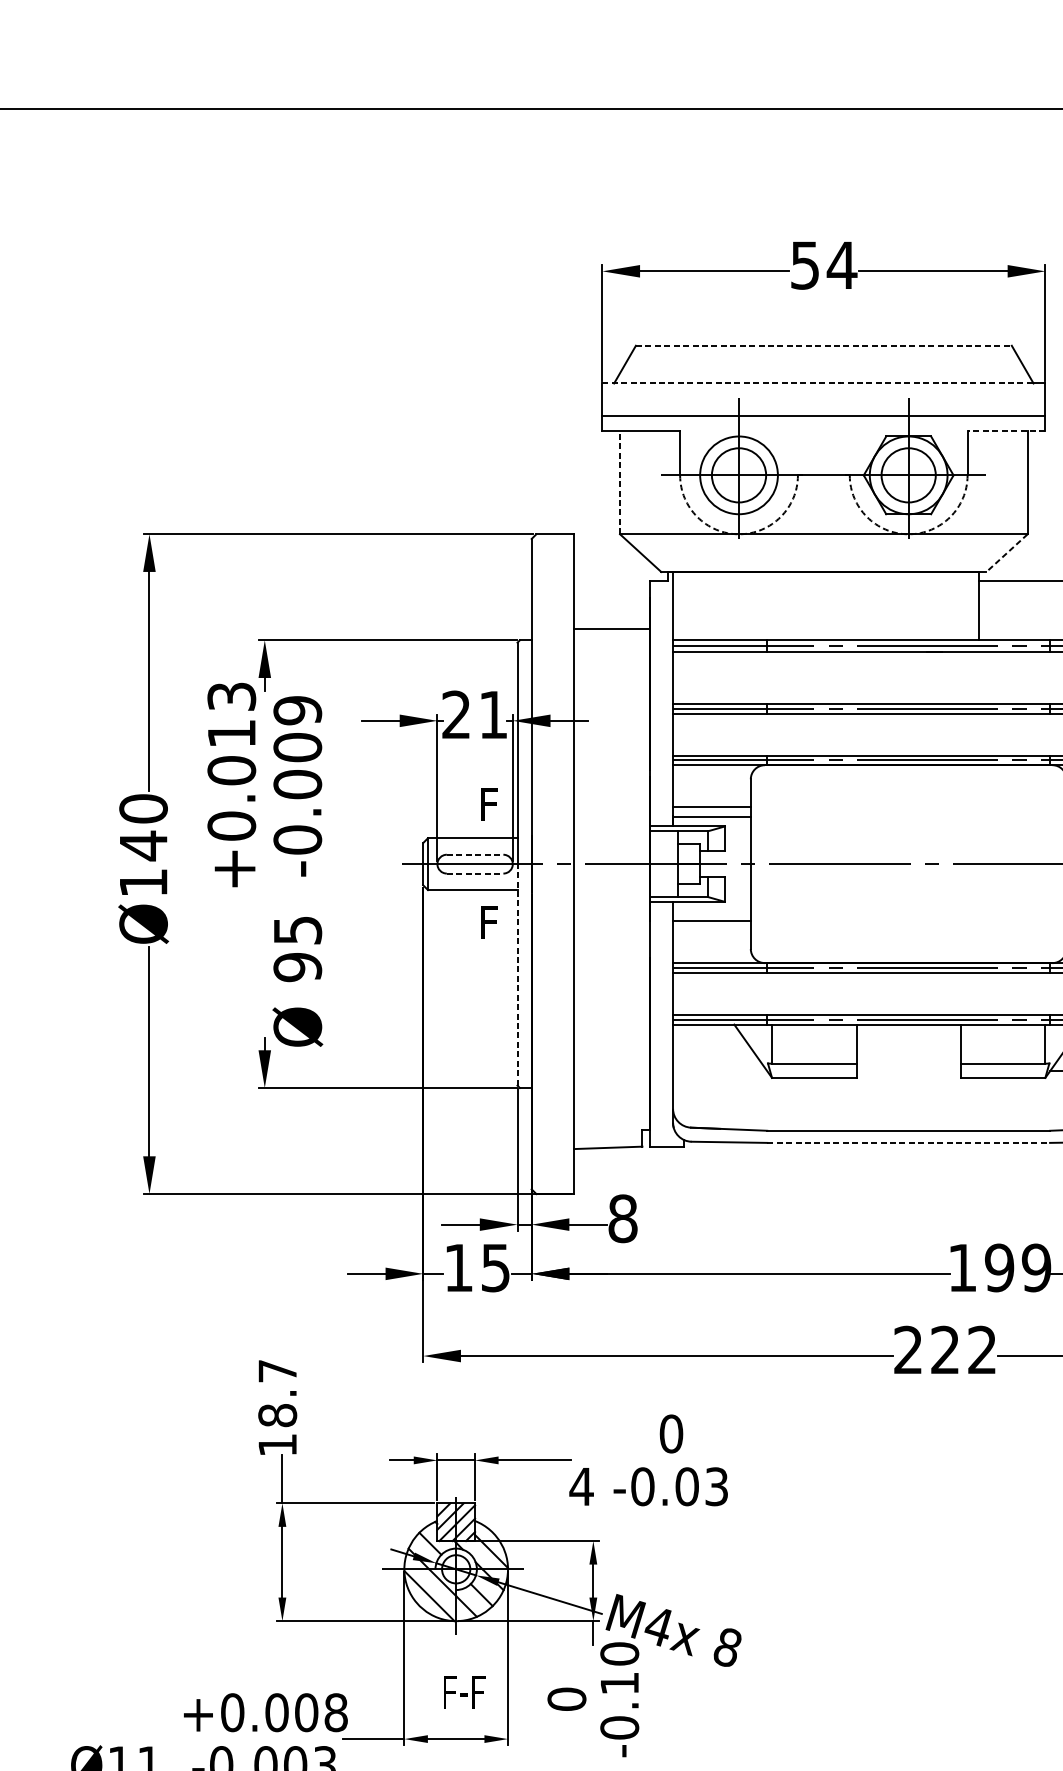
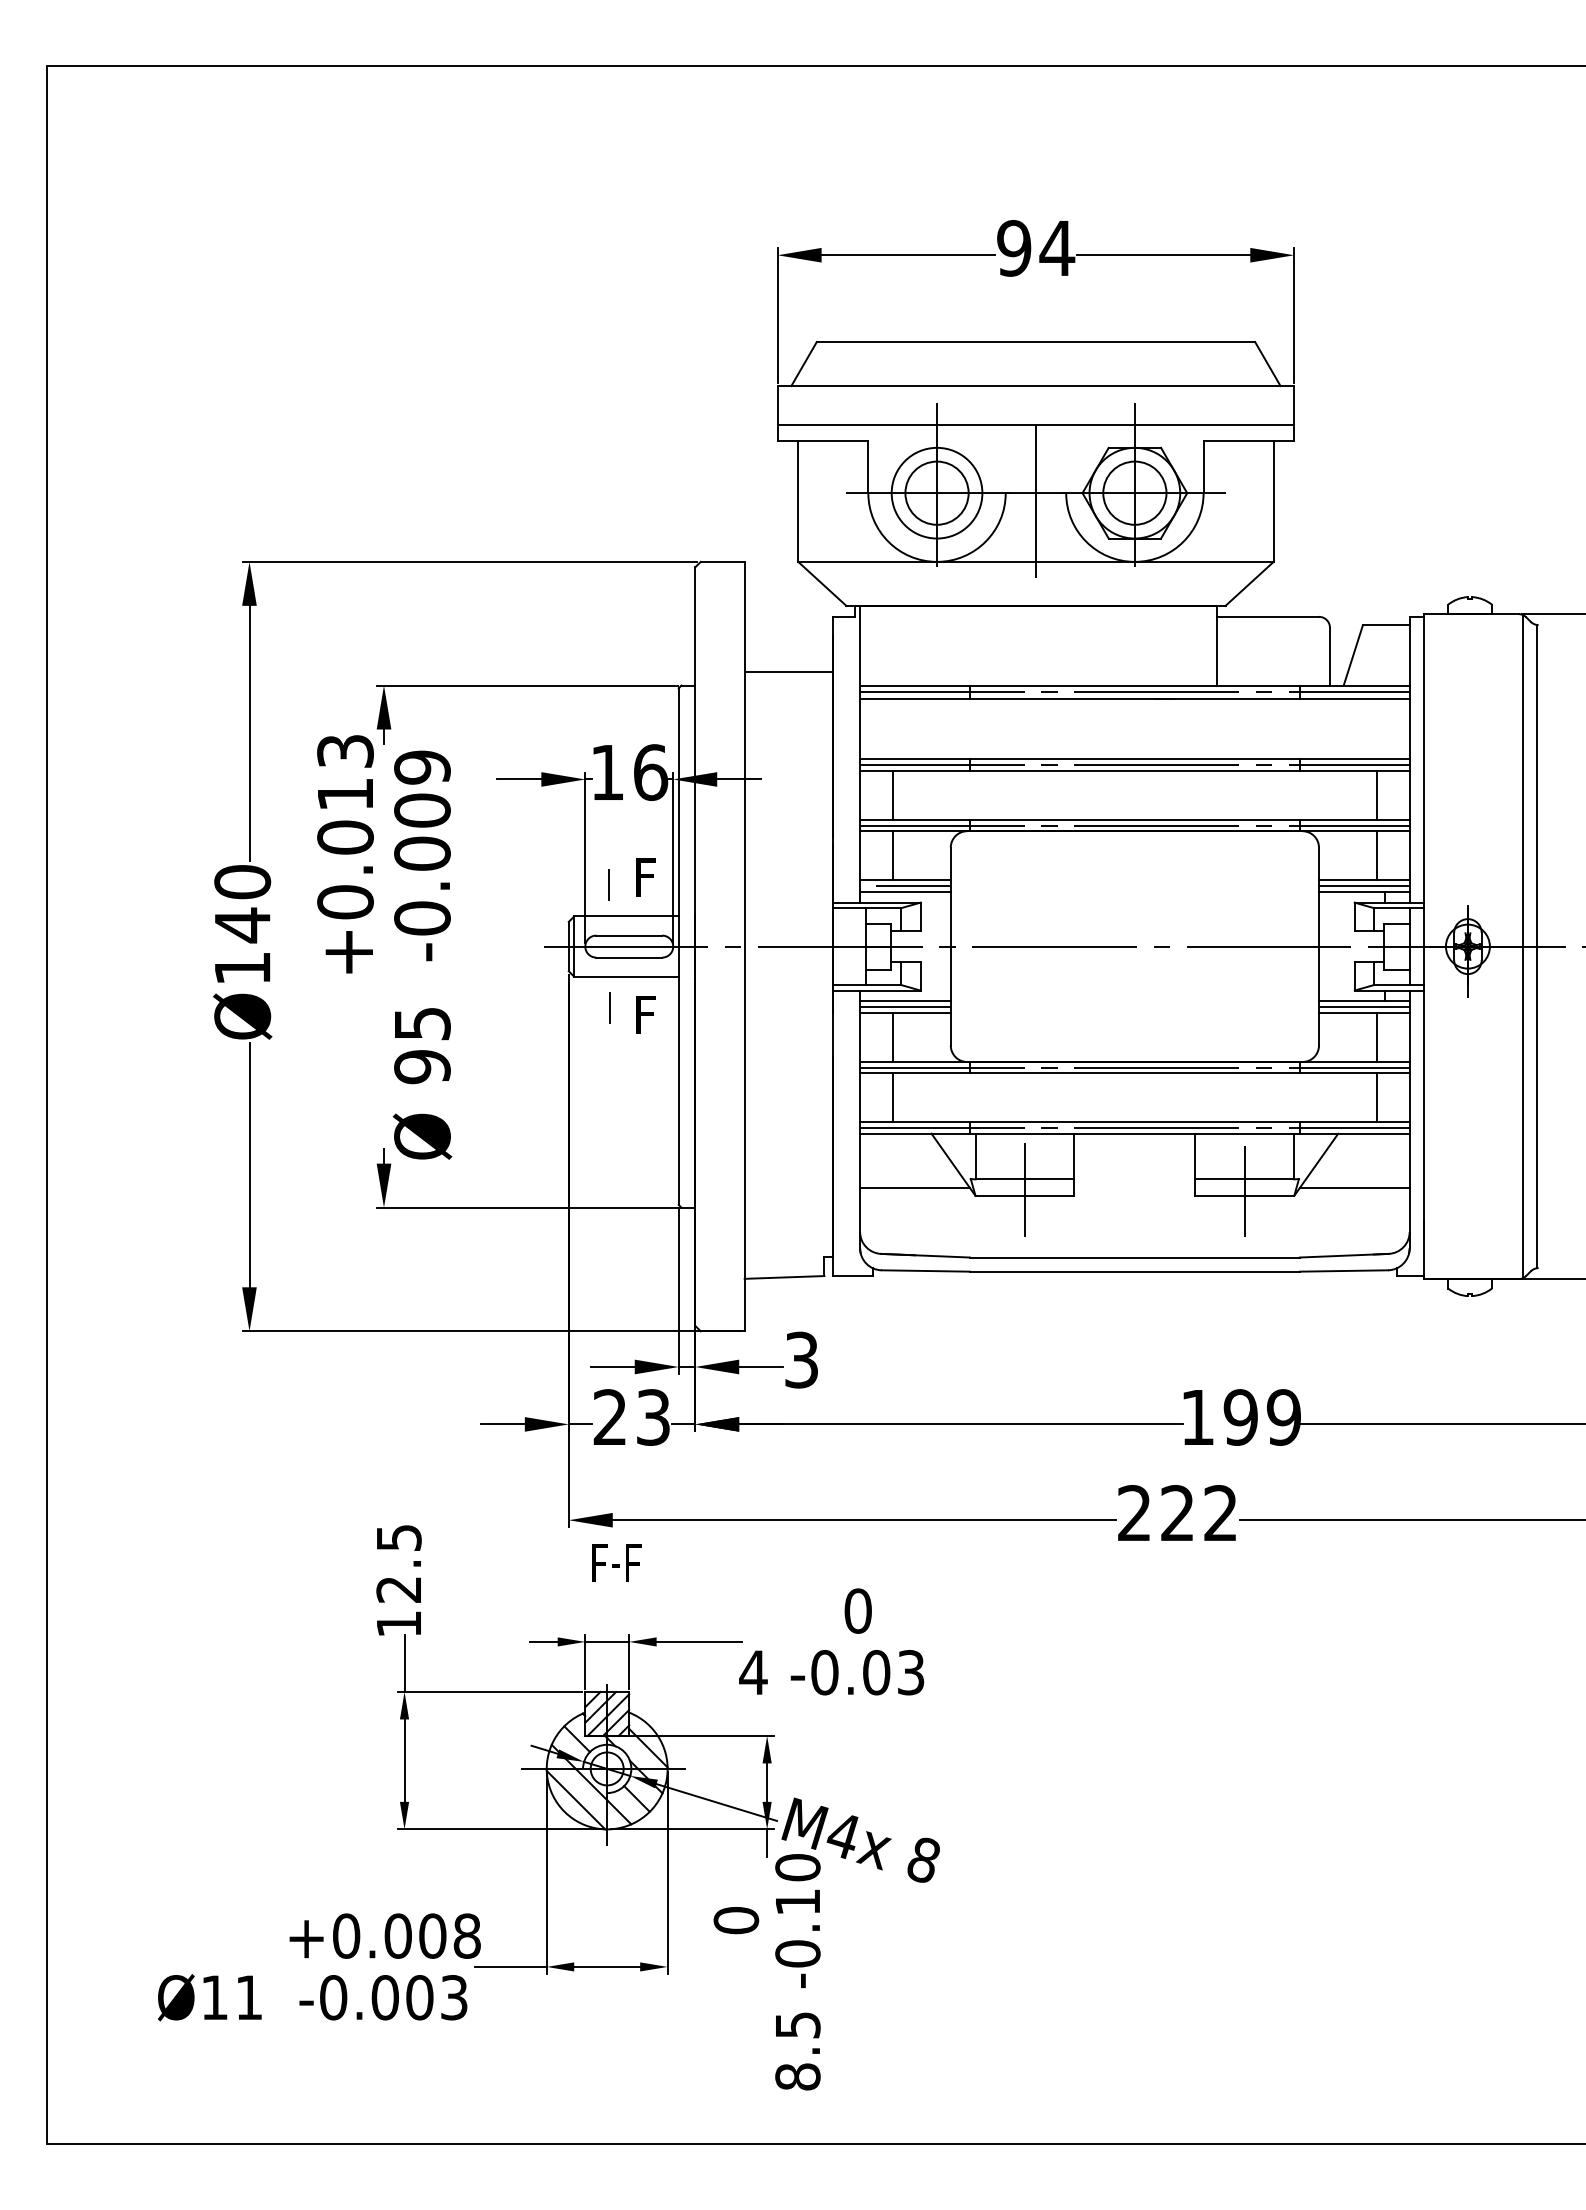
text: (805, 265) -> (1014, 248), 54 -> 94
line: (824, 346) -> (1036, 342), dashed -> solid
line: (818, 383) -> (1029, 386), dashed -> solid
line: (1006, 431) -> (1248, 441), dashed -> solid
line: (620, 481) -> (798, 500), dashed -> solid
line: (823, 482) -> (1035, 501), added
arc: (739, 533) -> (937, 561), dashed -> solid
arc: (908, 533) -> (1134, 561), dashed -> solid
line: (1006, 552) -> (1249, 583), dashed -> solid
text: (475, 714) -> (629, 772), 21 -> 16
line: (701, 734) -> (893, 795), added
line: (701, 786) -> (893, 855), added
line: (458, 811) -> (609, 885), added
line: (718, 812) -> (913, 886), added
line: (475, 854) -> (629, 935), dashed -> solid
line: (475, 873) -> (629, 957), dashed -> solid
line: (711, 911) -> (905, 1001), added
line: (459, 916) -> (610, 1007), added
line: (711, 916) -> (905, 1007), added
line: (701, 941) -> (893, 1036), added
line: (517, 974) -> (678, 1075), dashed -> solid
line: (701, 993) -> (893, 1097), added
line: (719, 1070) -> (914, 1187), added
line: (814, 1072) -> (1024, 1189), added
line: (1002, 1074) -> (1244, 1191), added
line: (908, 1142) -> (1134, 1271), dashed -> solid
text: (622, 1218) -> (801, 1359), 8 -> 3
text: (477, 1267) -> (631, 1417), 15 -> 23
text: (277, 1394) -> (398, 1564), 18.7 -> 12.5
text: (464, 1691) -> (616, 1562), moved

